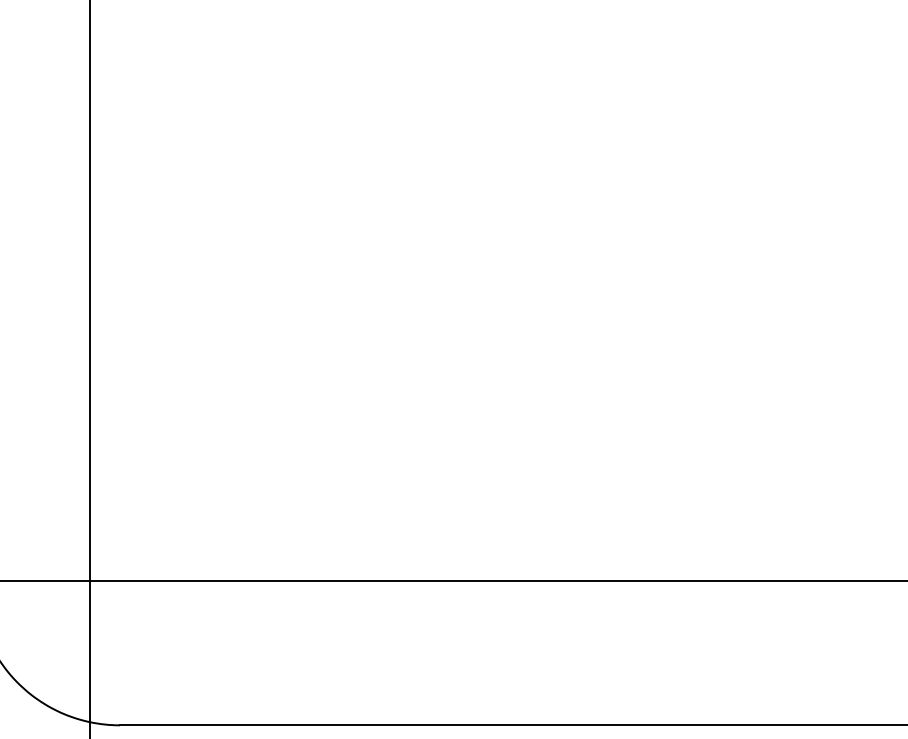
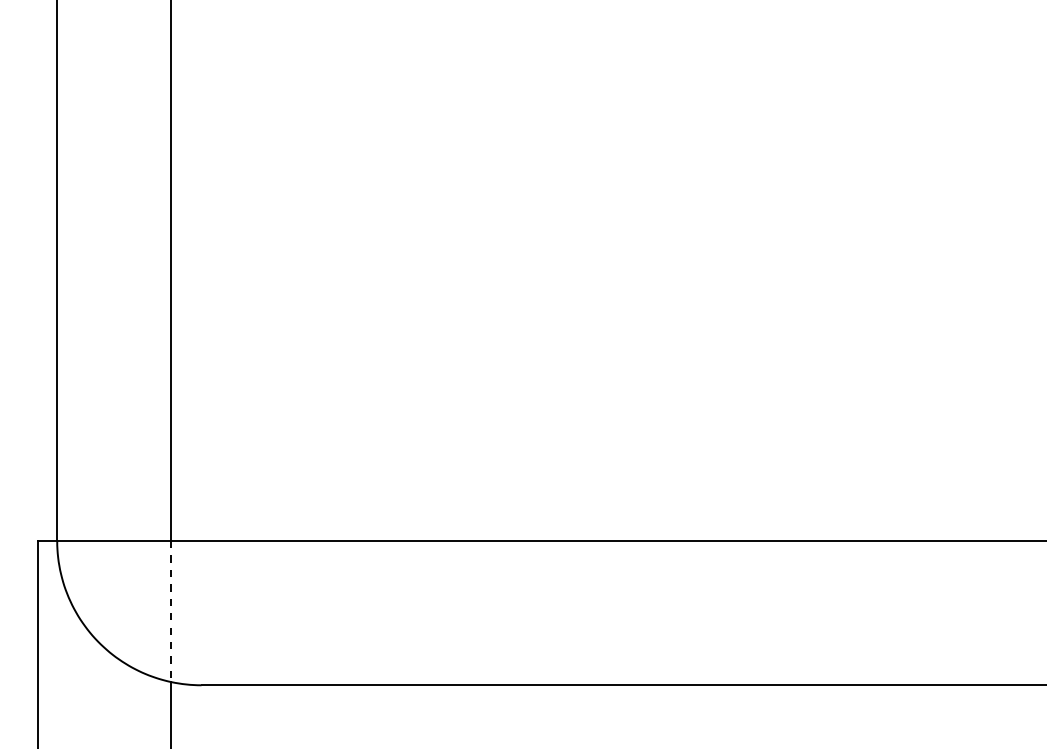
line: (90, 651) -> (171, 611), solid -> dashed

